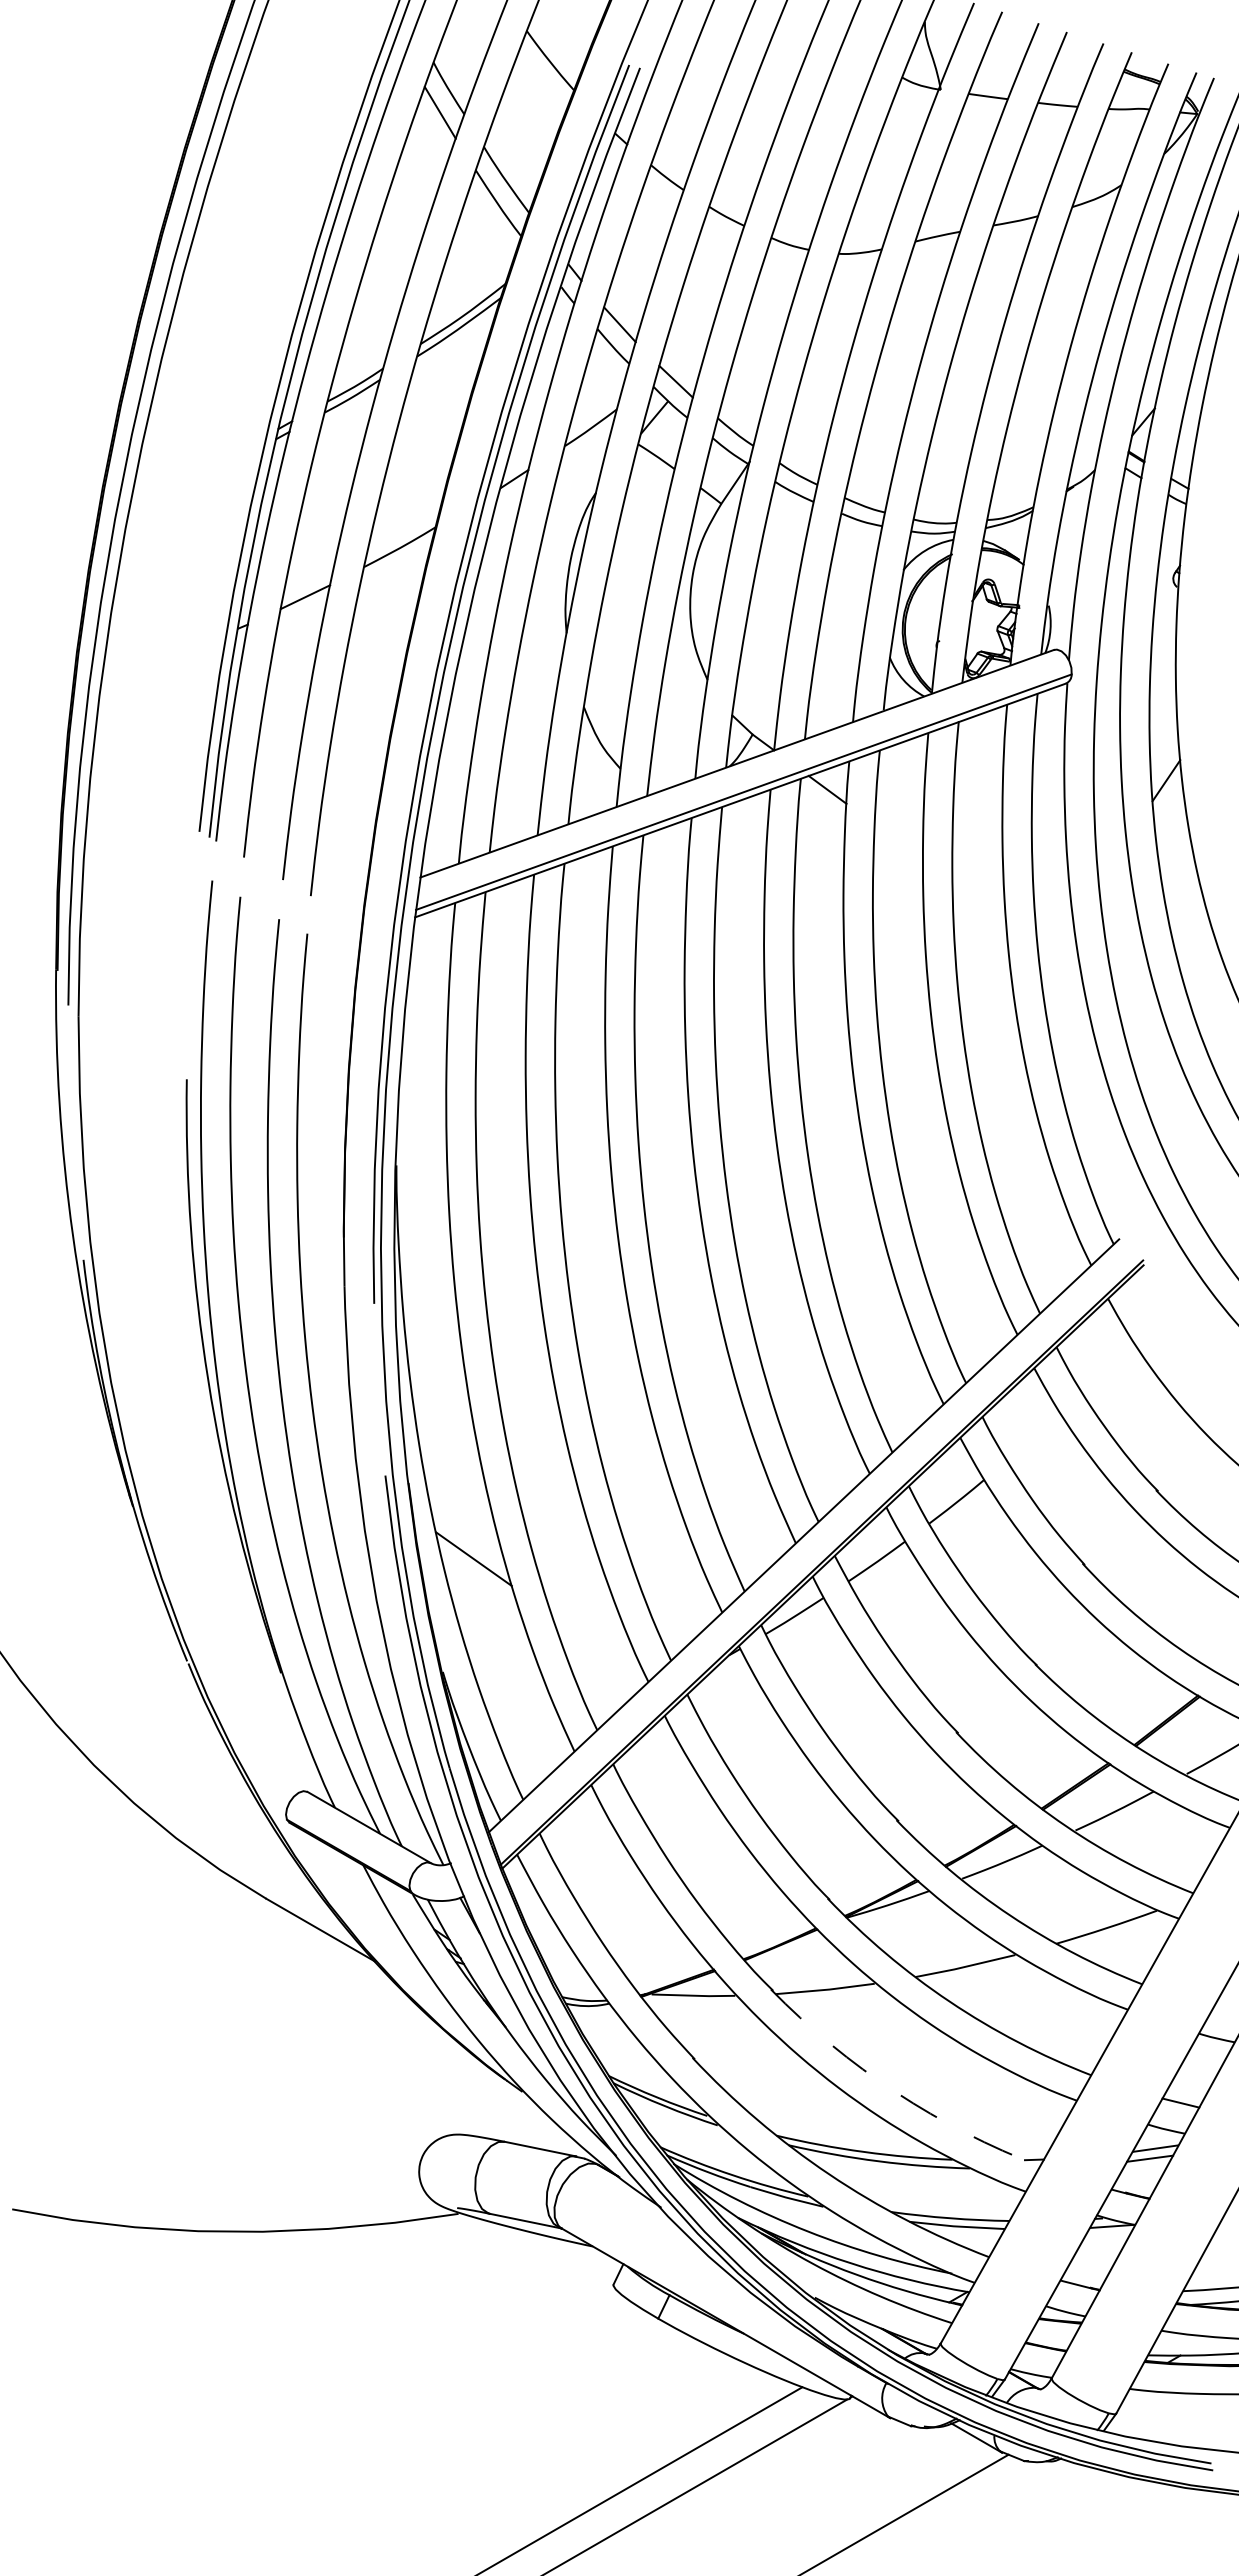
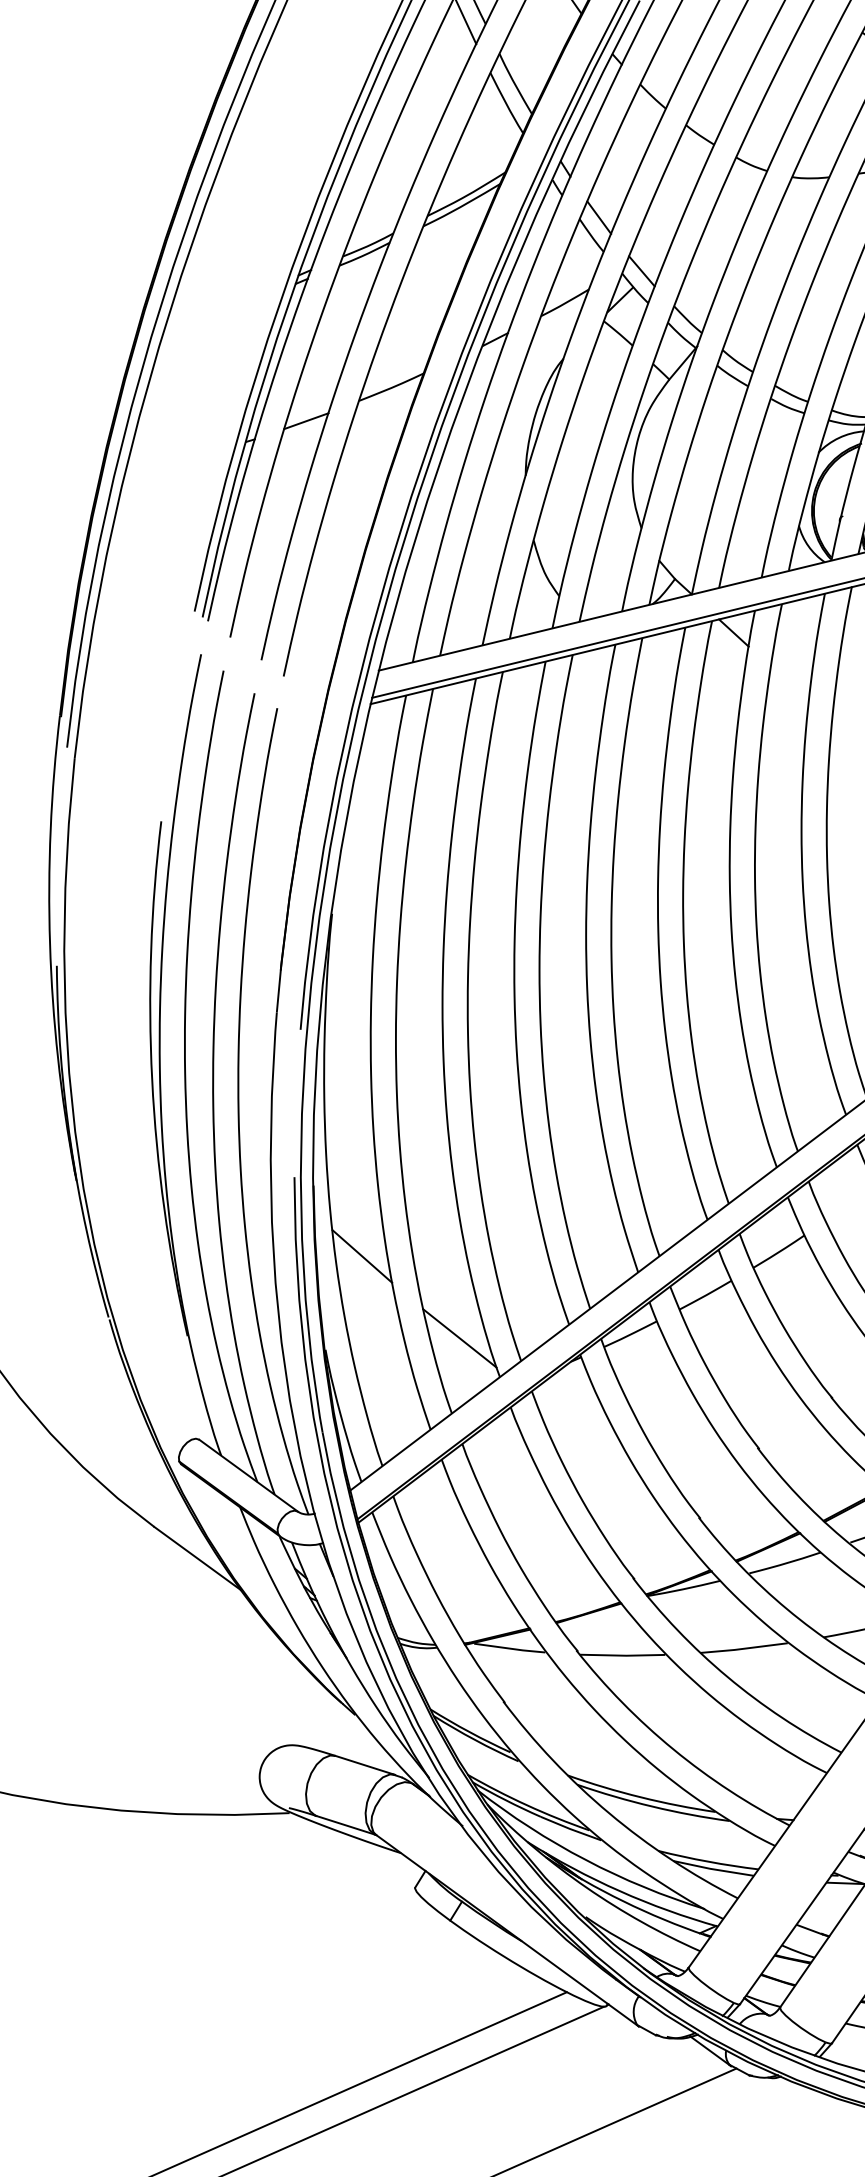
line: (597, 1641) -> (460, 1337), added
arc: (896, 2092) -> (673, 1749), dashed -> solid

